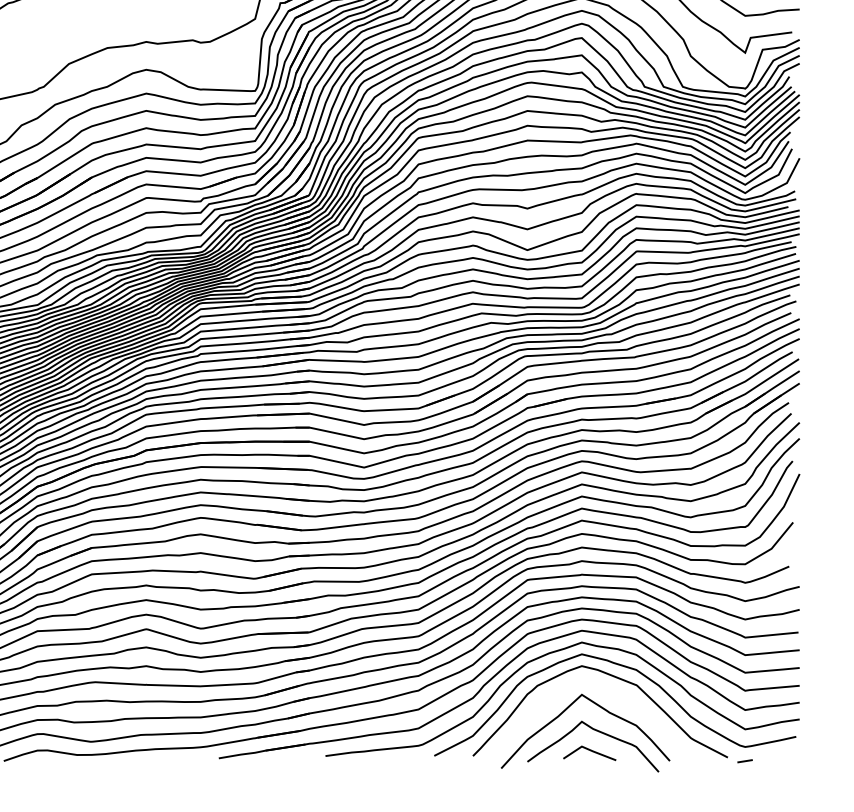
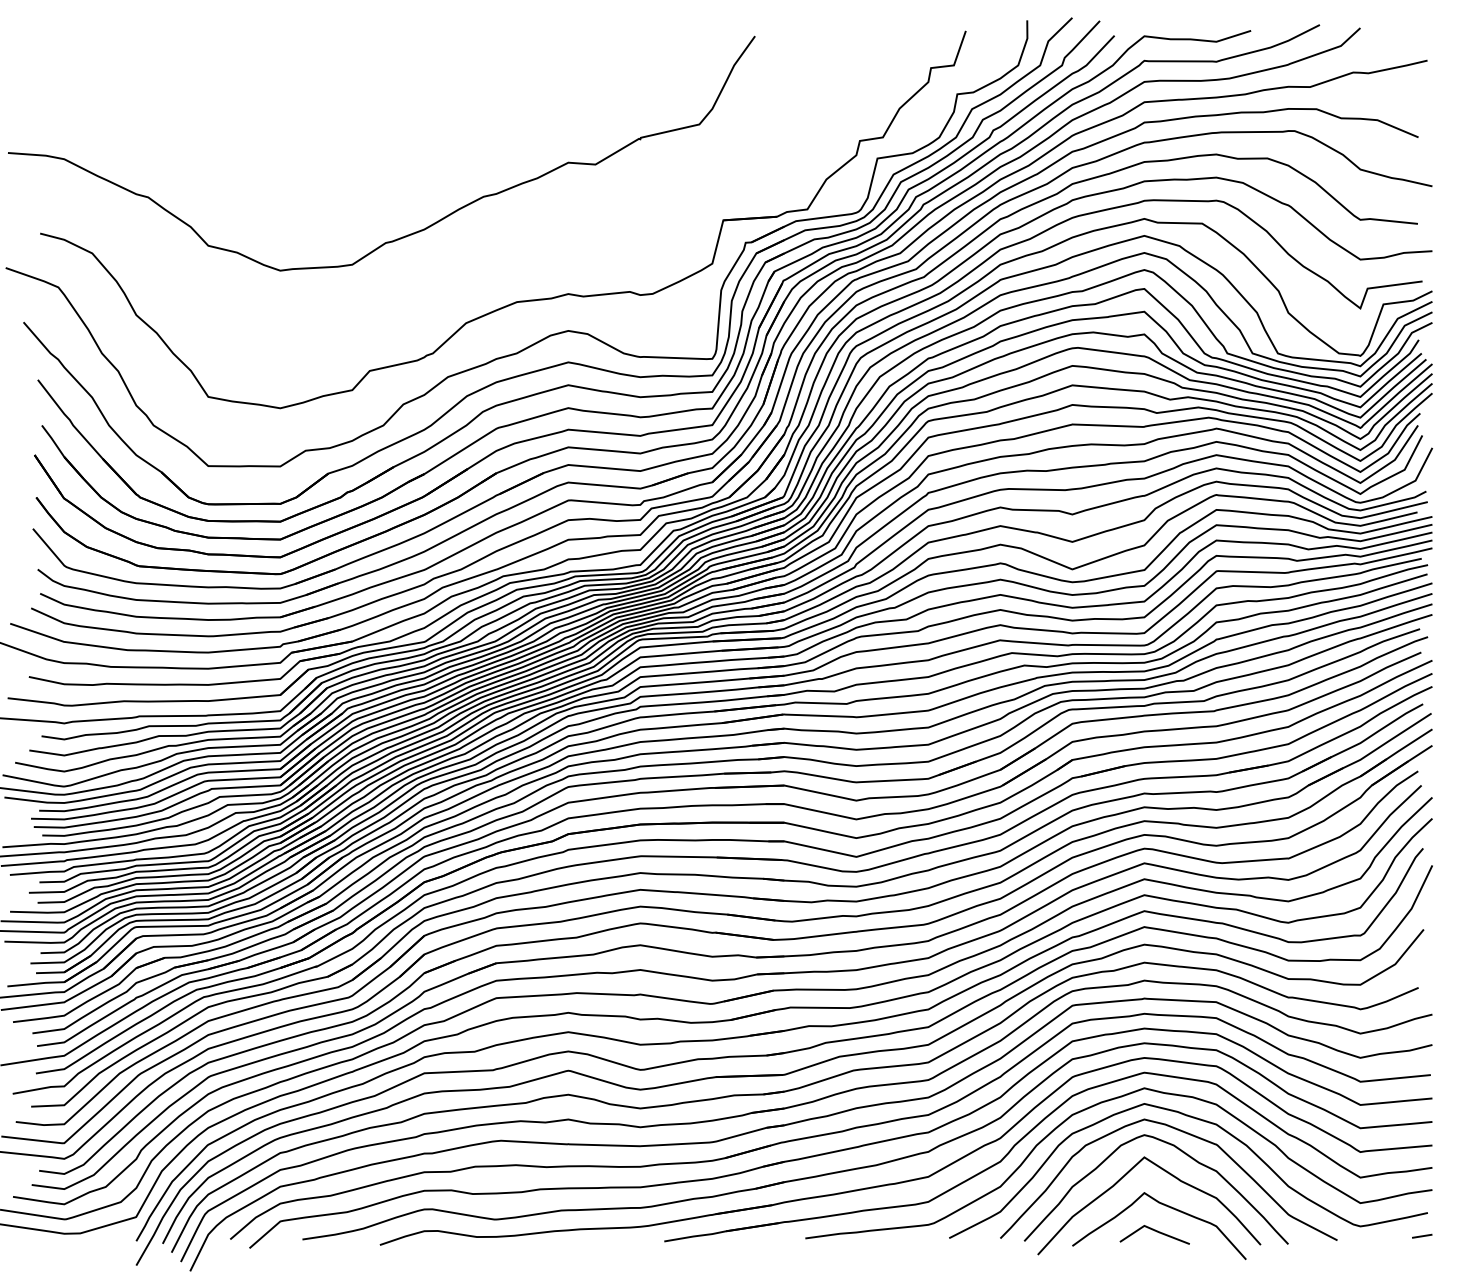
curve: (609, 690) -> (1180, 1151), added
line: (745, 760) -> (1422, 1235), moved

